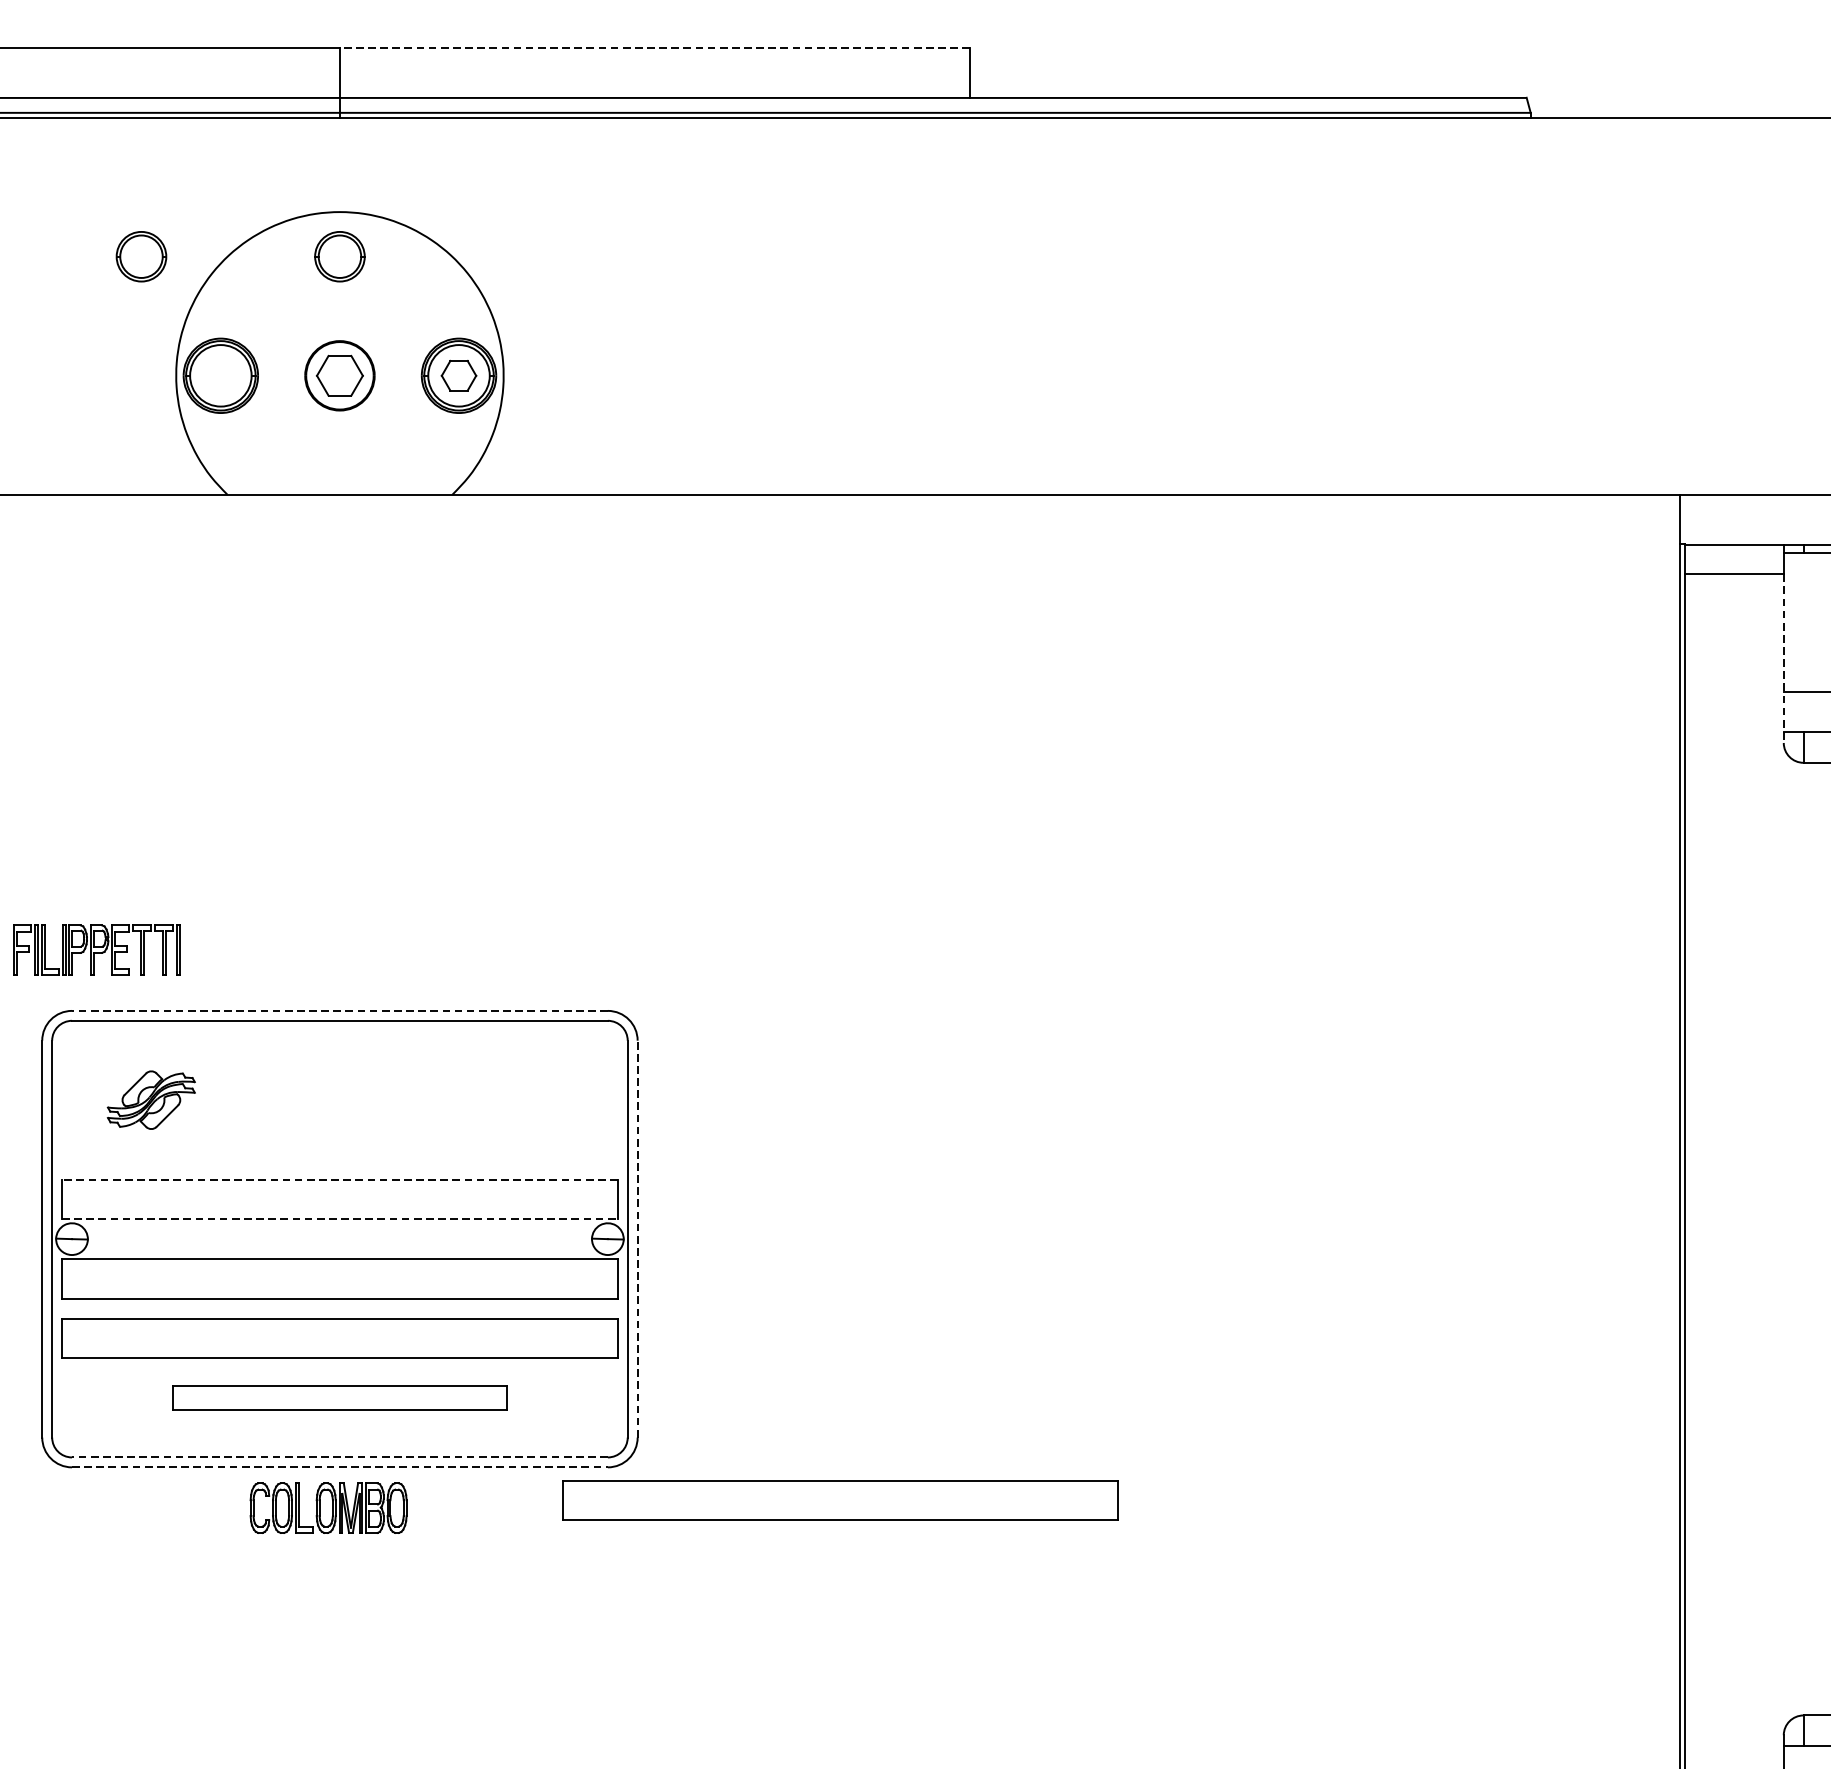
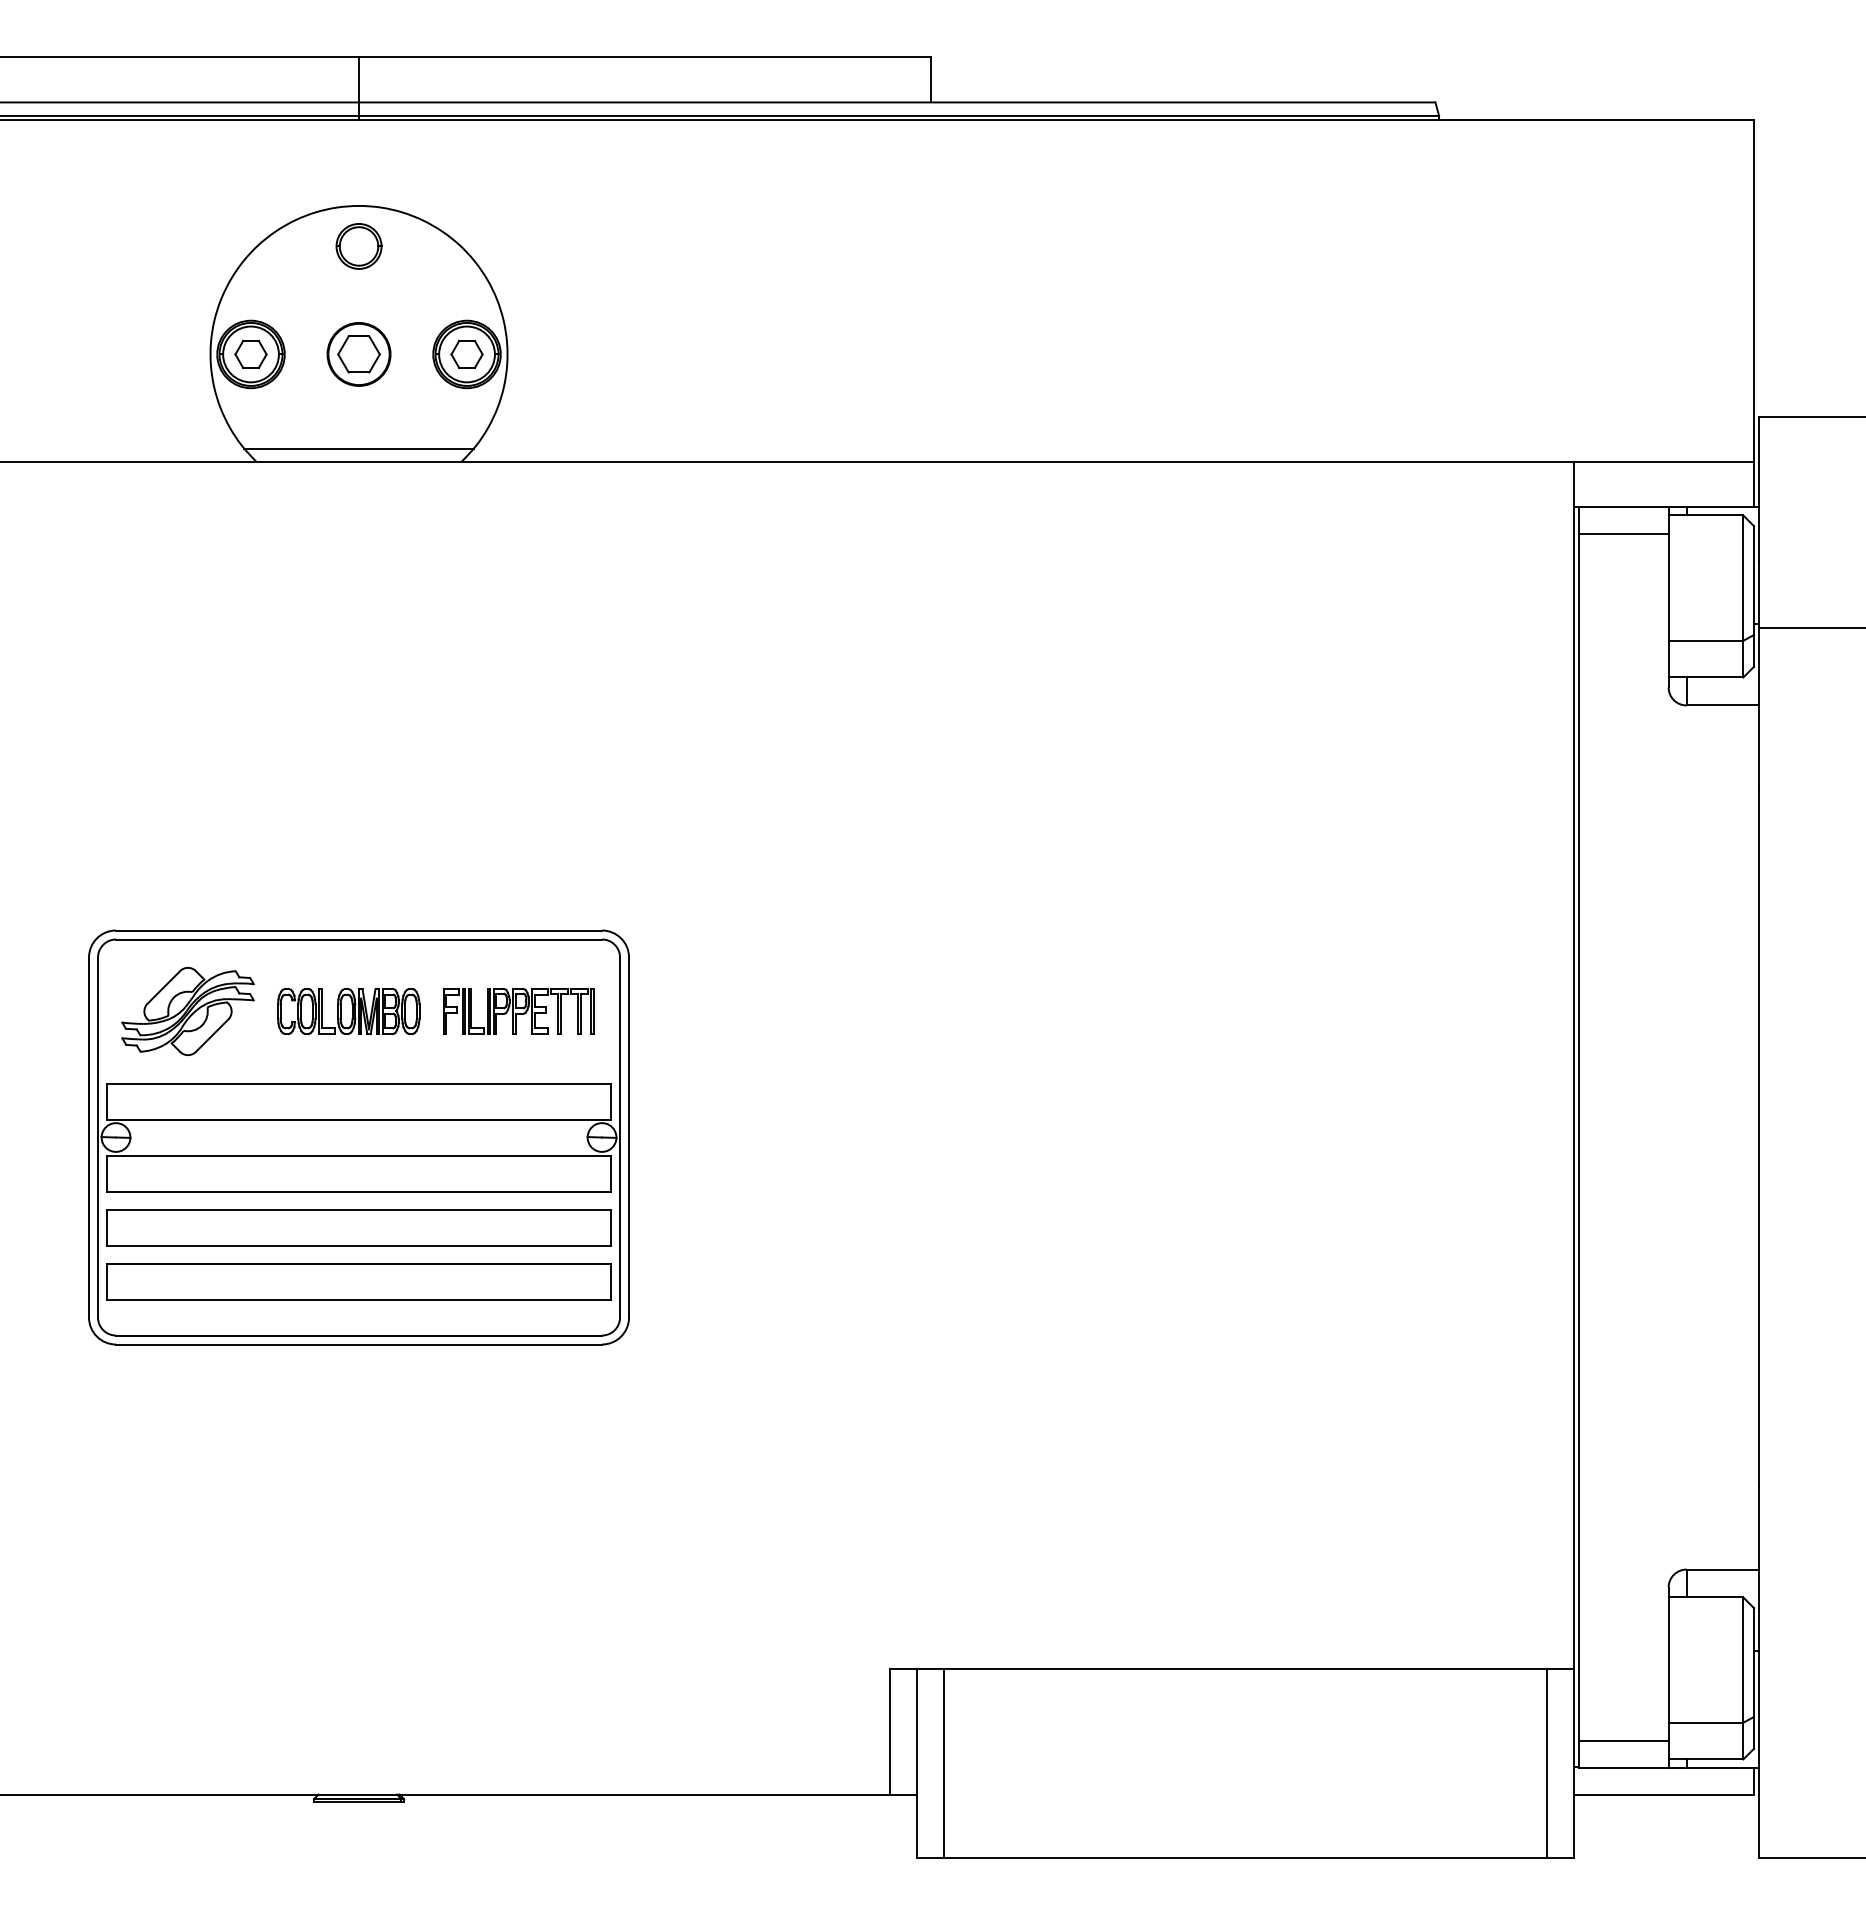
line: (654, 48) -> (644, 57), dashed -> solid
part: (140, 256) -> (178, 246), removed
part: (220, 375) -> (250, 354), added
line: (339, 479) -> (358, 448), added
line: (1783, 658) -> (1668, 610), dashed -> solid
part: (96, 950) -> (518, 1011), moved
line: (339, 1010) -> (358, 930), dashed -> solid
part: (150, 1100) -> (187, 1011), size x1.67
line: (339, 1179) -> (358, 1083), dashed -> solid
line: (340, 1219) -> (359, 1119), dashed -> solid
line: (638, 1239) -> (629, 1137), dashed -> solid
part: (339, 1397) -> (358, 1281), size x1.67
line: (339, 1457) -> (358, 1335), dashed -> solid
line: (340, 1467) -> (359, 1344), dashed -> solid
part: (839, 1500) -> (812, 1374), removed
part: (328, 1508) -> (348, 1011), moved

